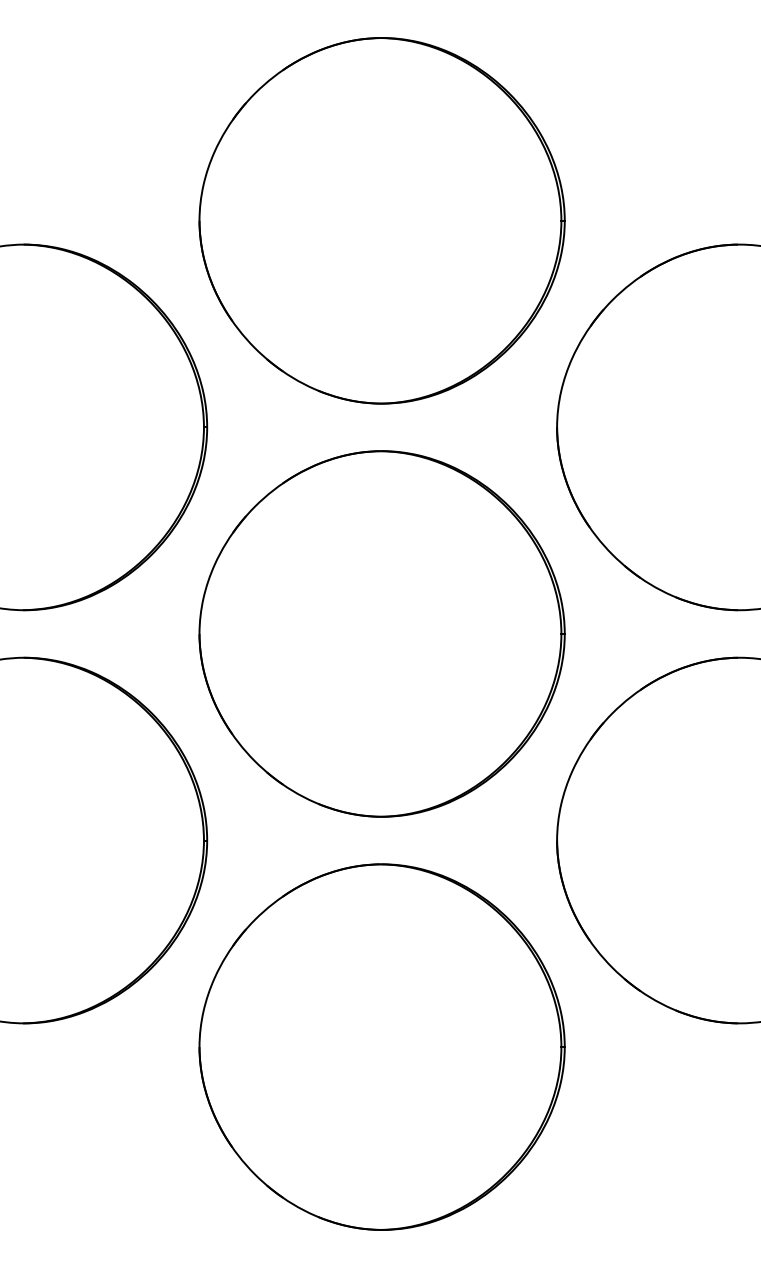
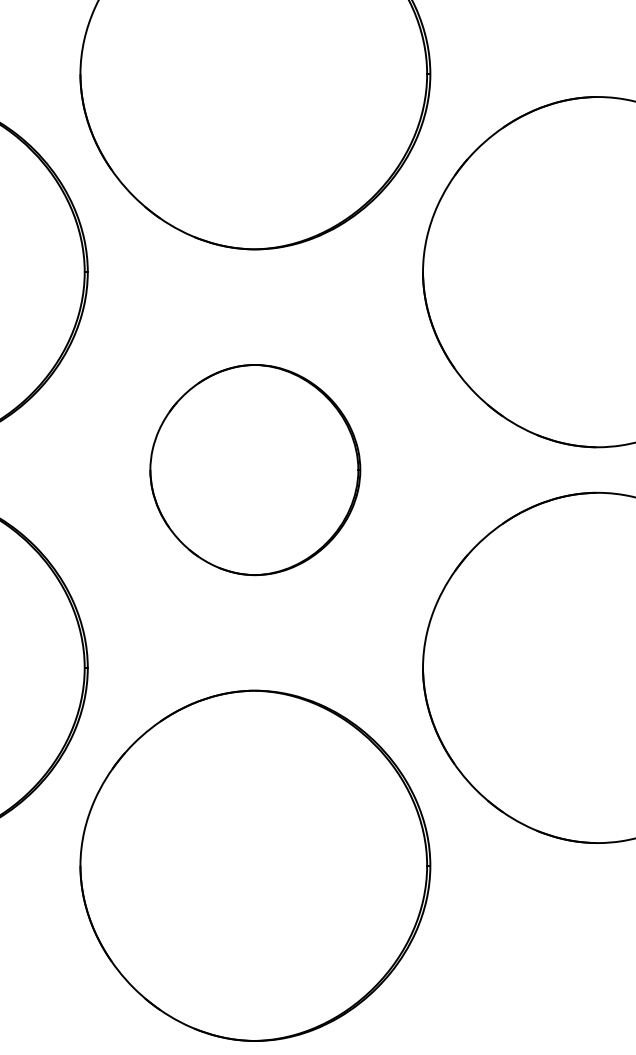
part: (381, 633) -> (254, 469), size x0.6

